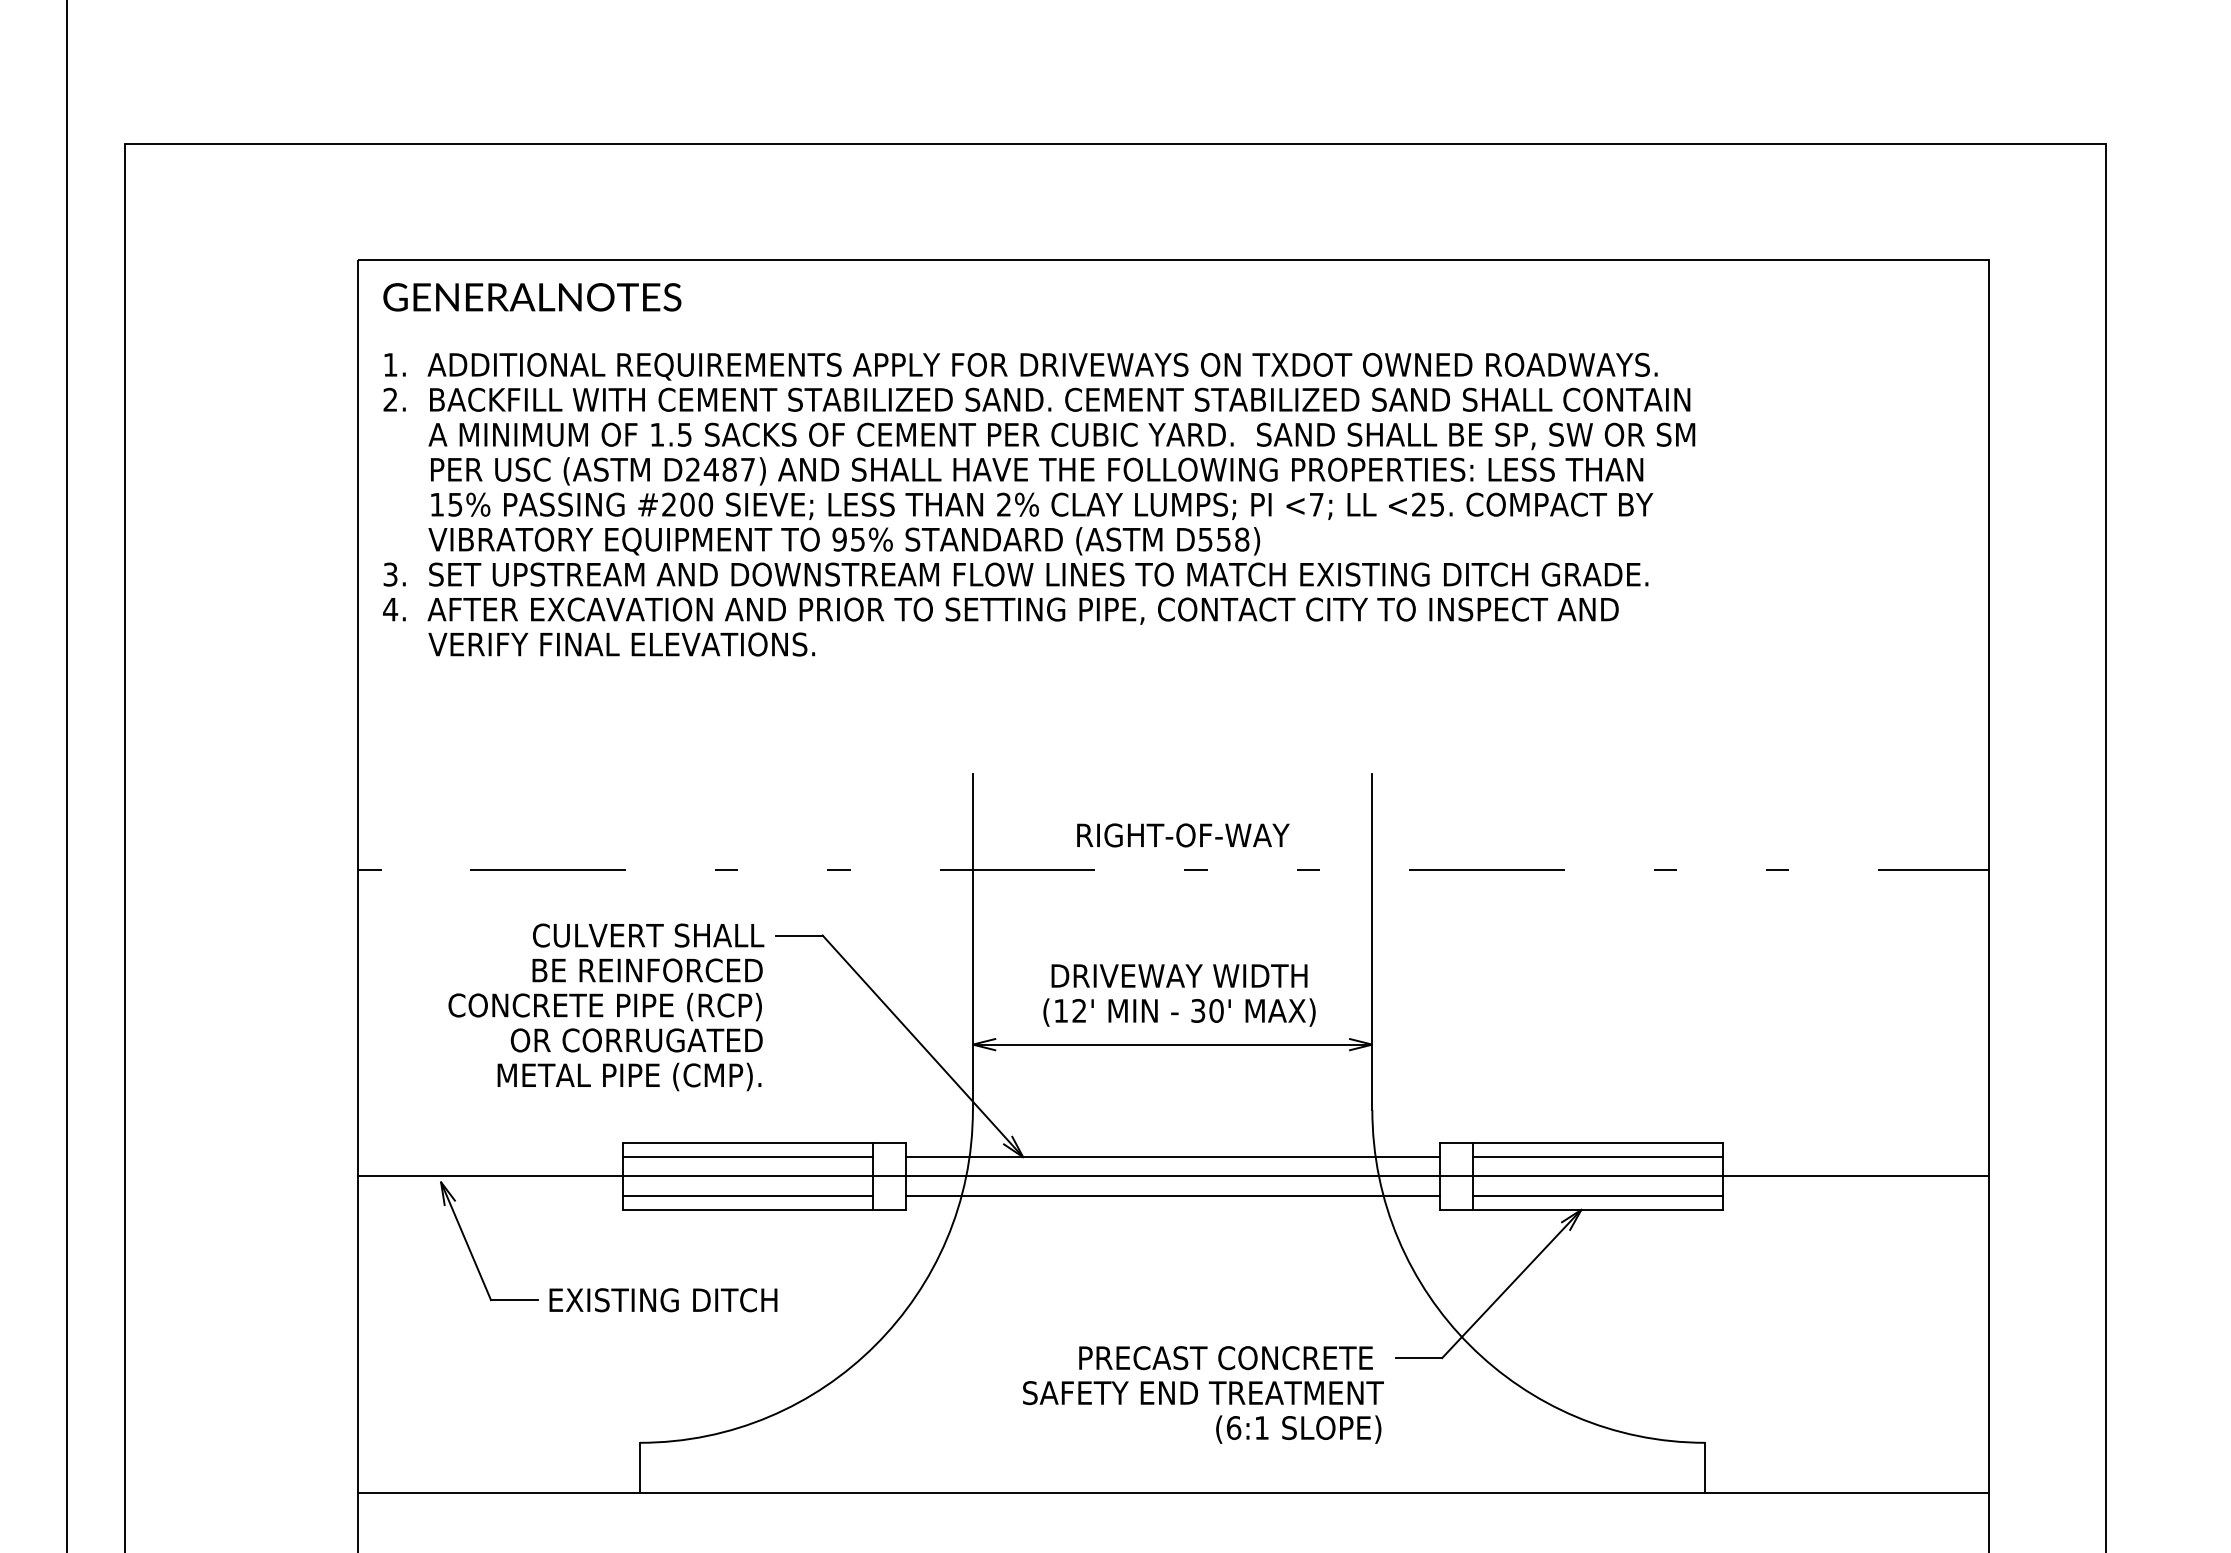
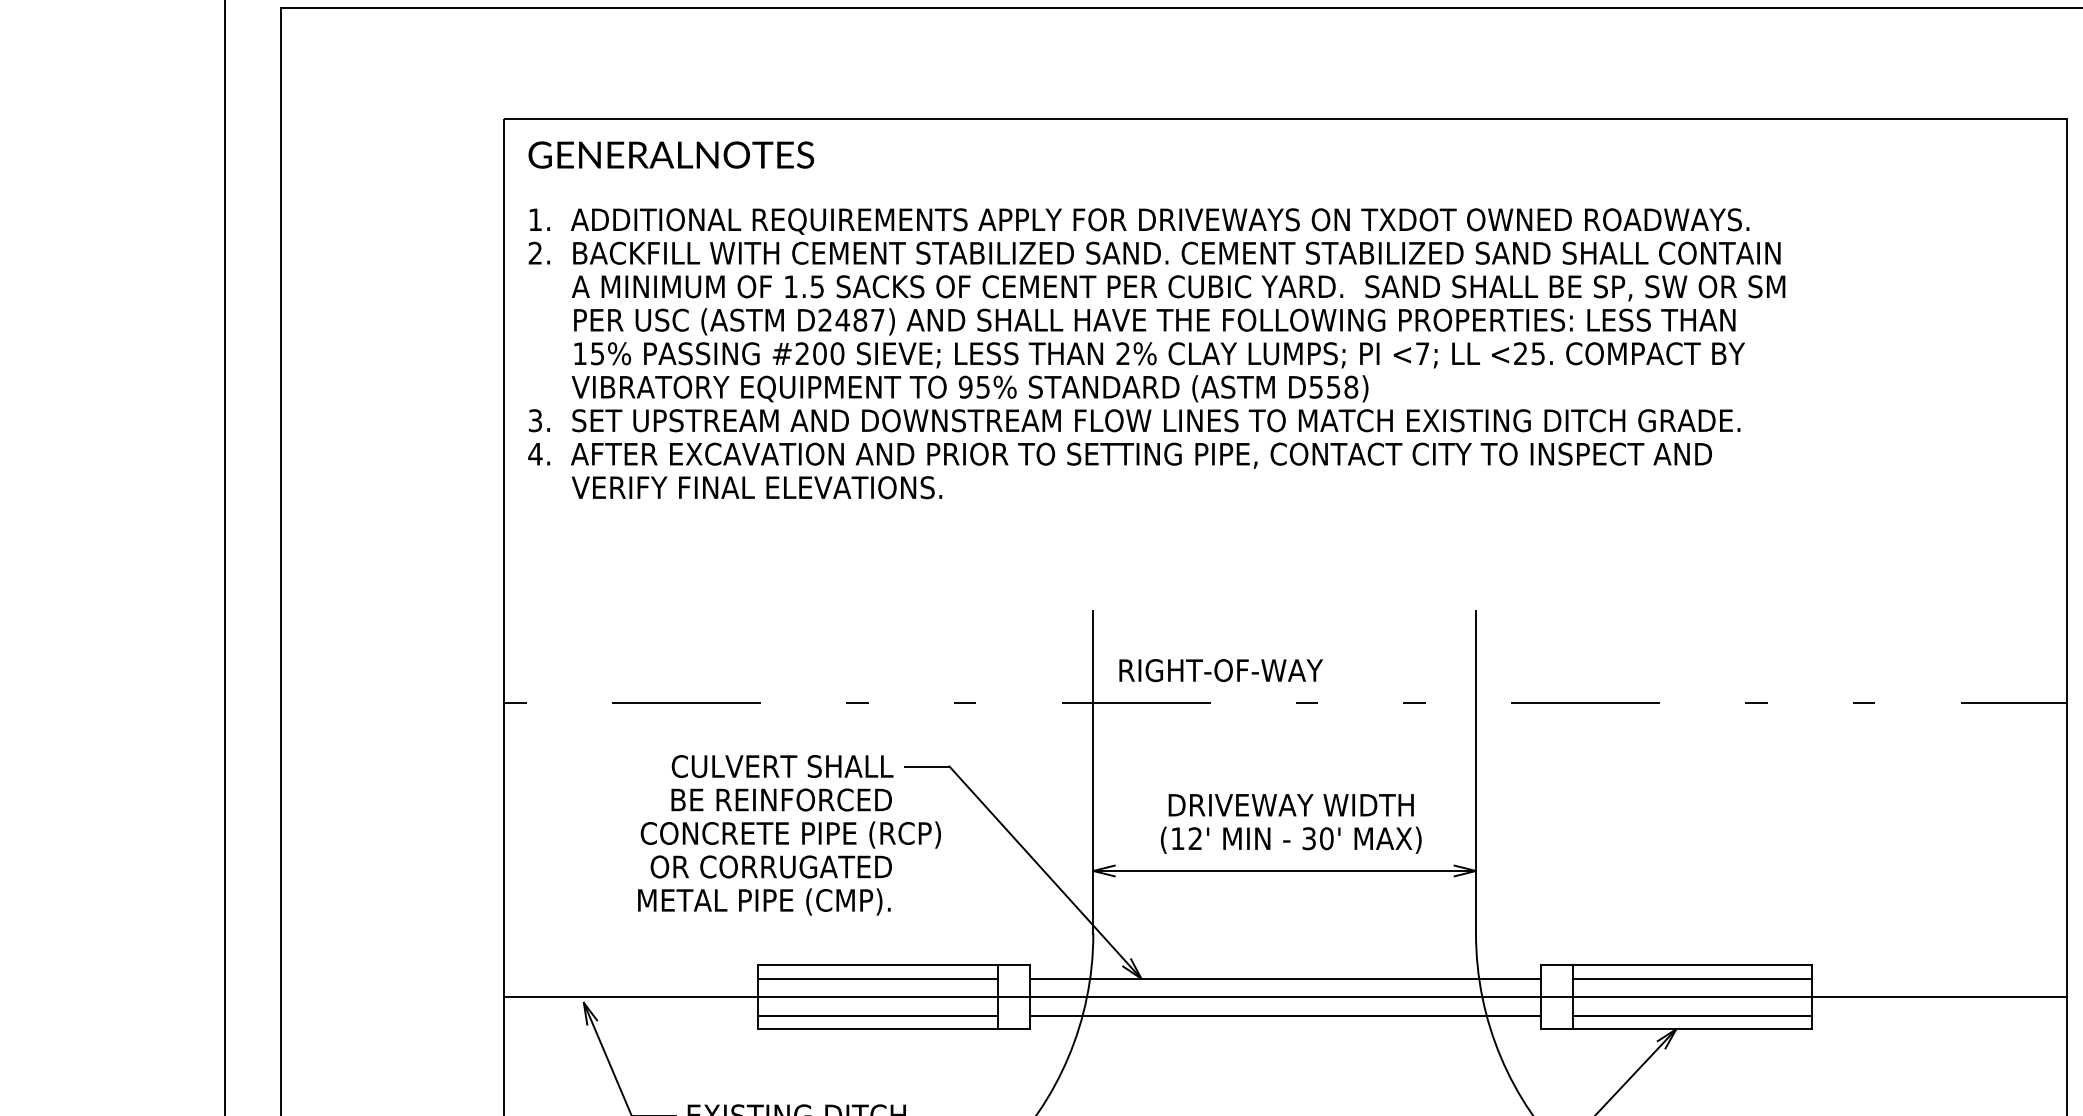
text: (1183, 835) -> (1221, 670), moved
text: (604, 1007) -> (790, 835), moved

